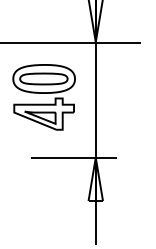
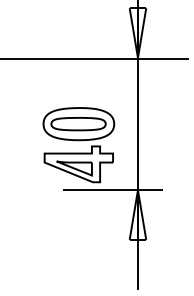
part: (43, 97) -> (78, 145), moved

